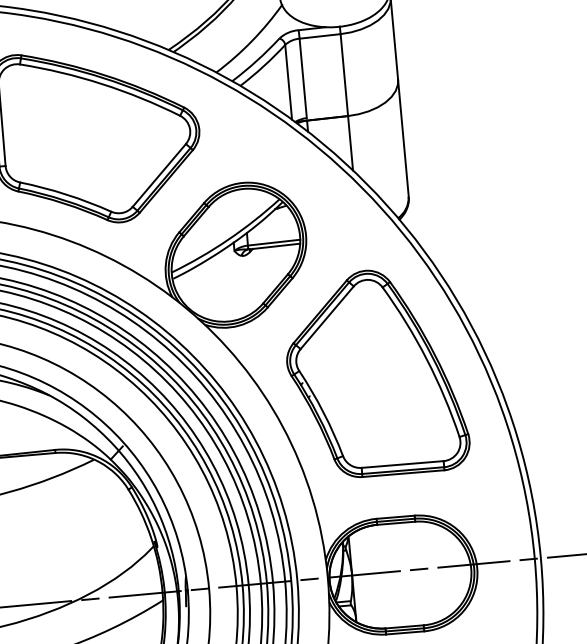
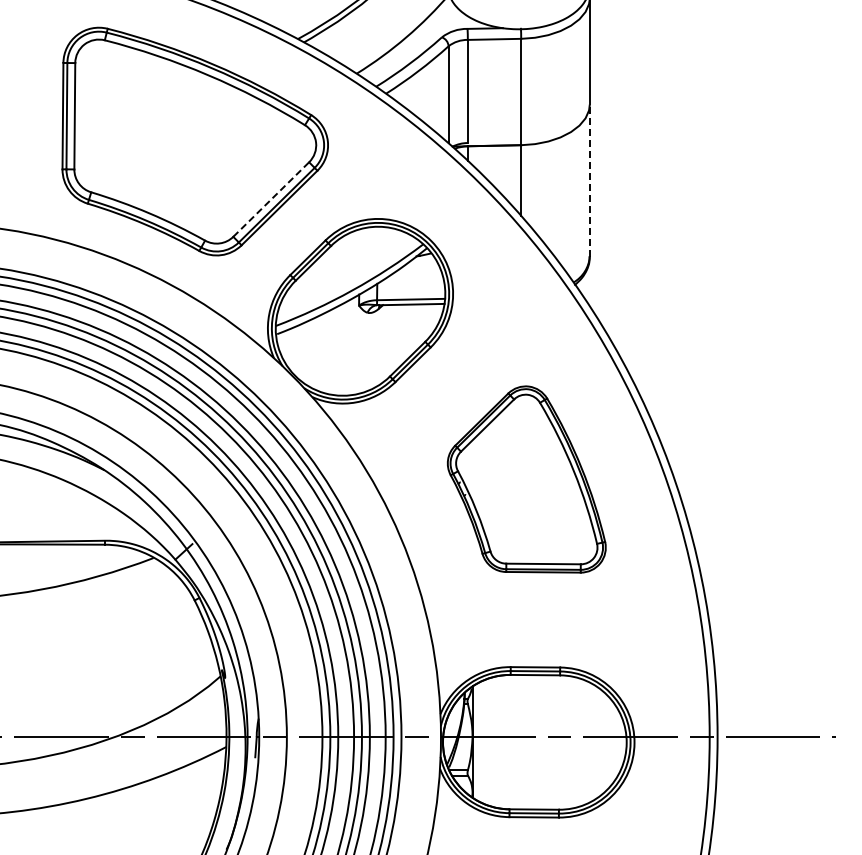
line: (403, 138) -> (589, 180), solid -> dashed
line: (159, 175) -> (271, 199), solid -> dashed
part: (375, 373) -> (526, 479), size x0.7

